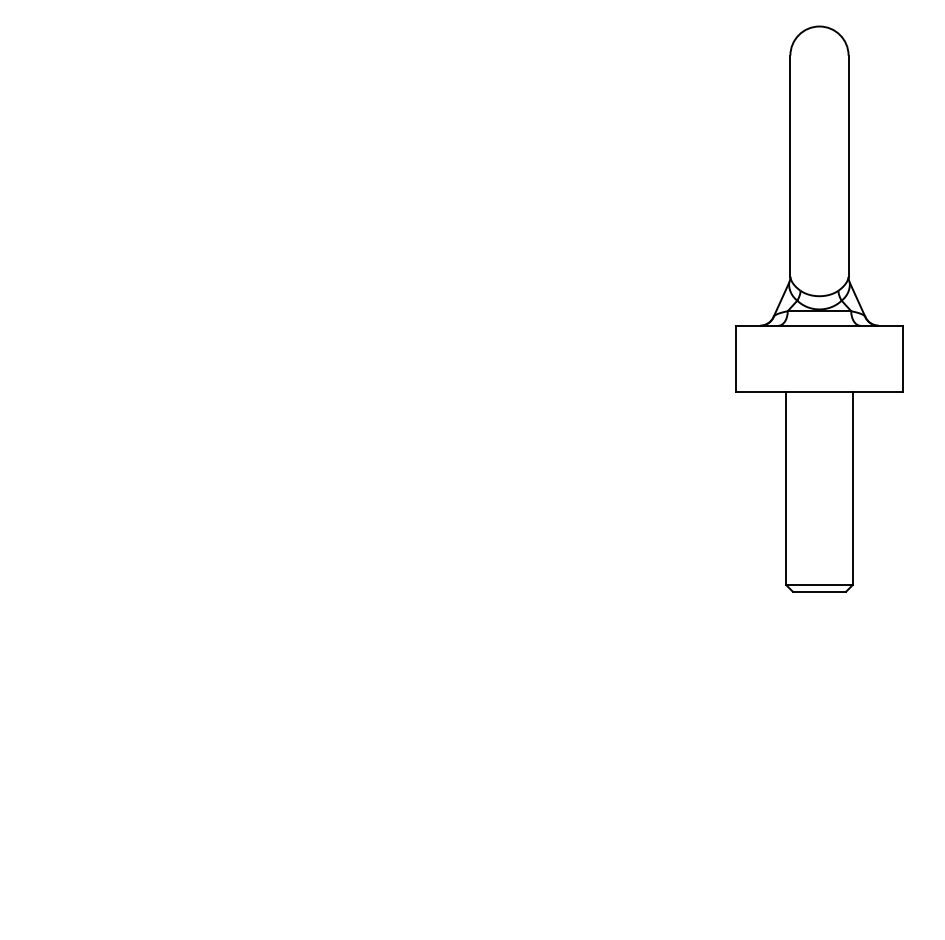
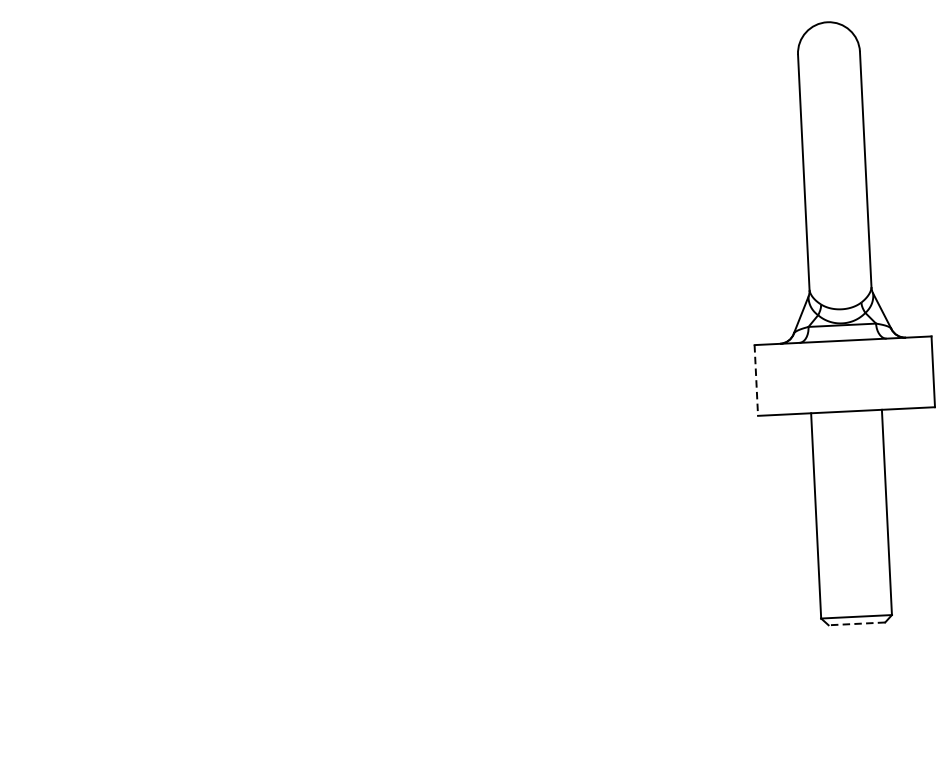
line: (736, 359) -> (756, 380), solid -> dashed
line: (819, 591) -> (856, 623), solid -> dashed

